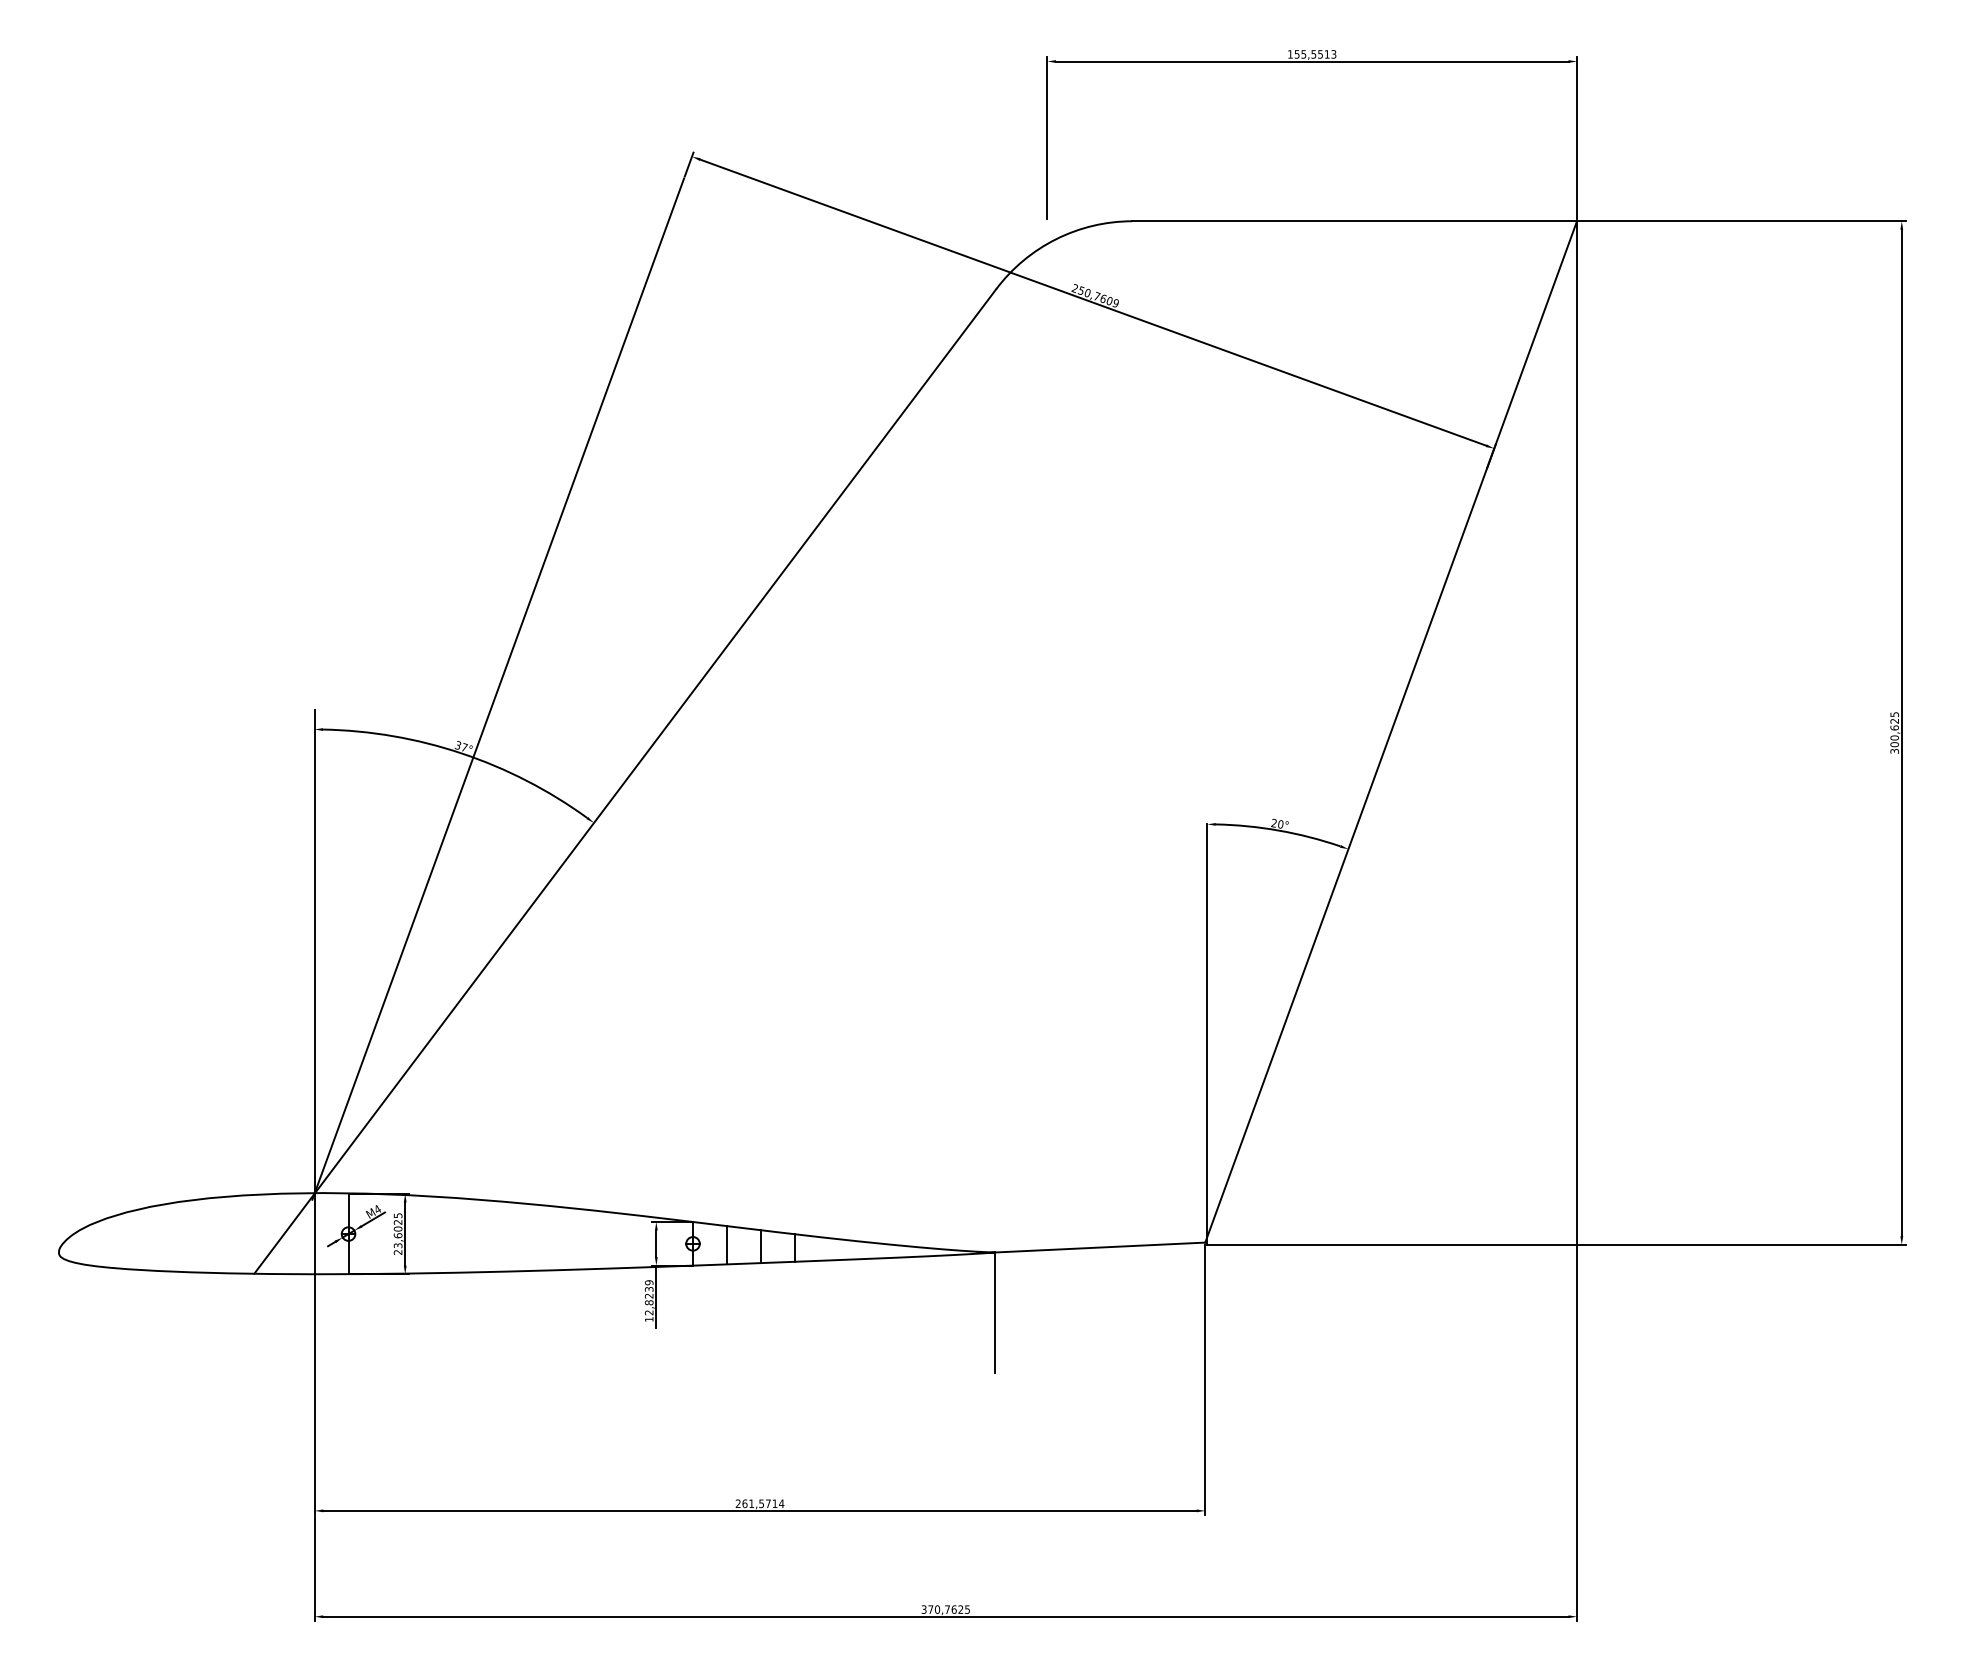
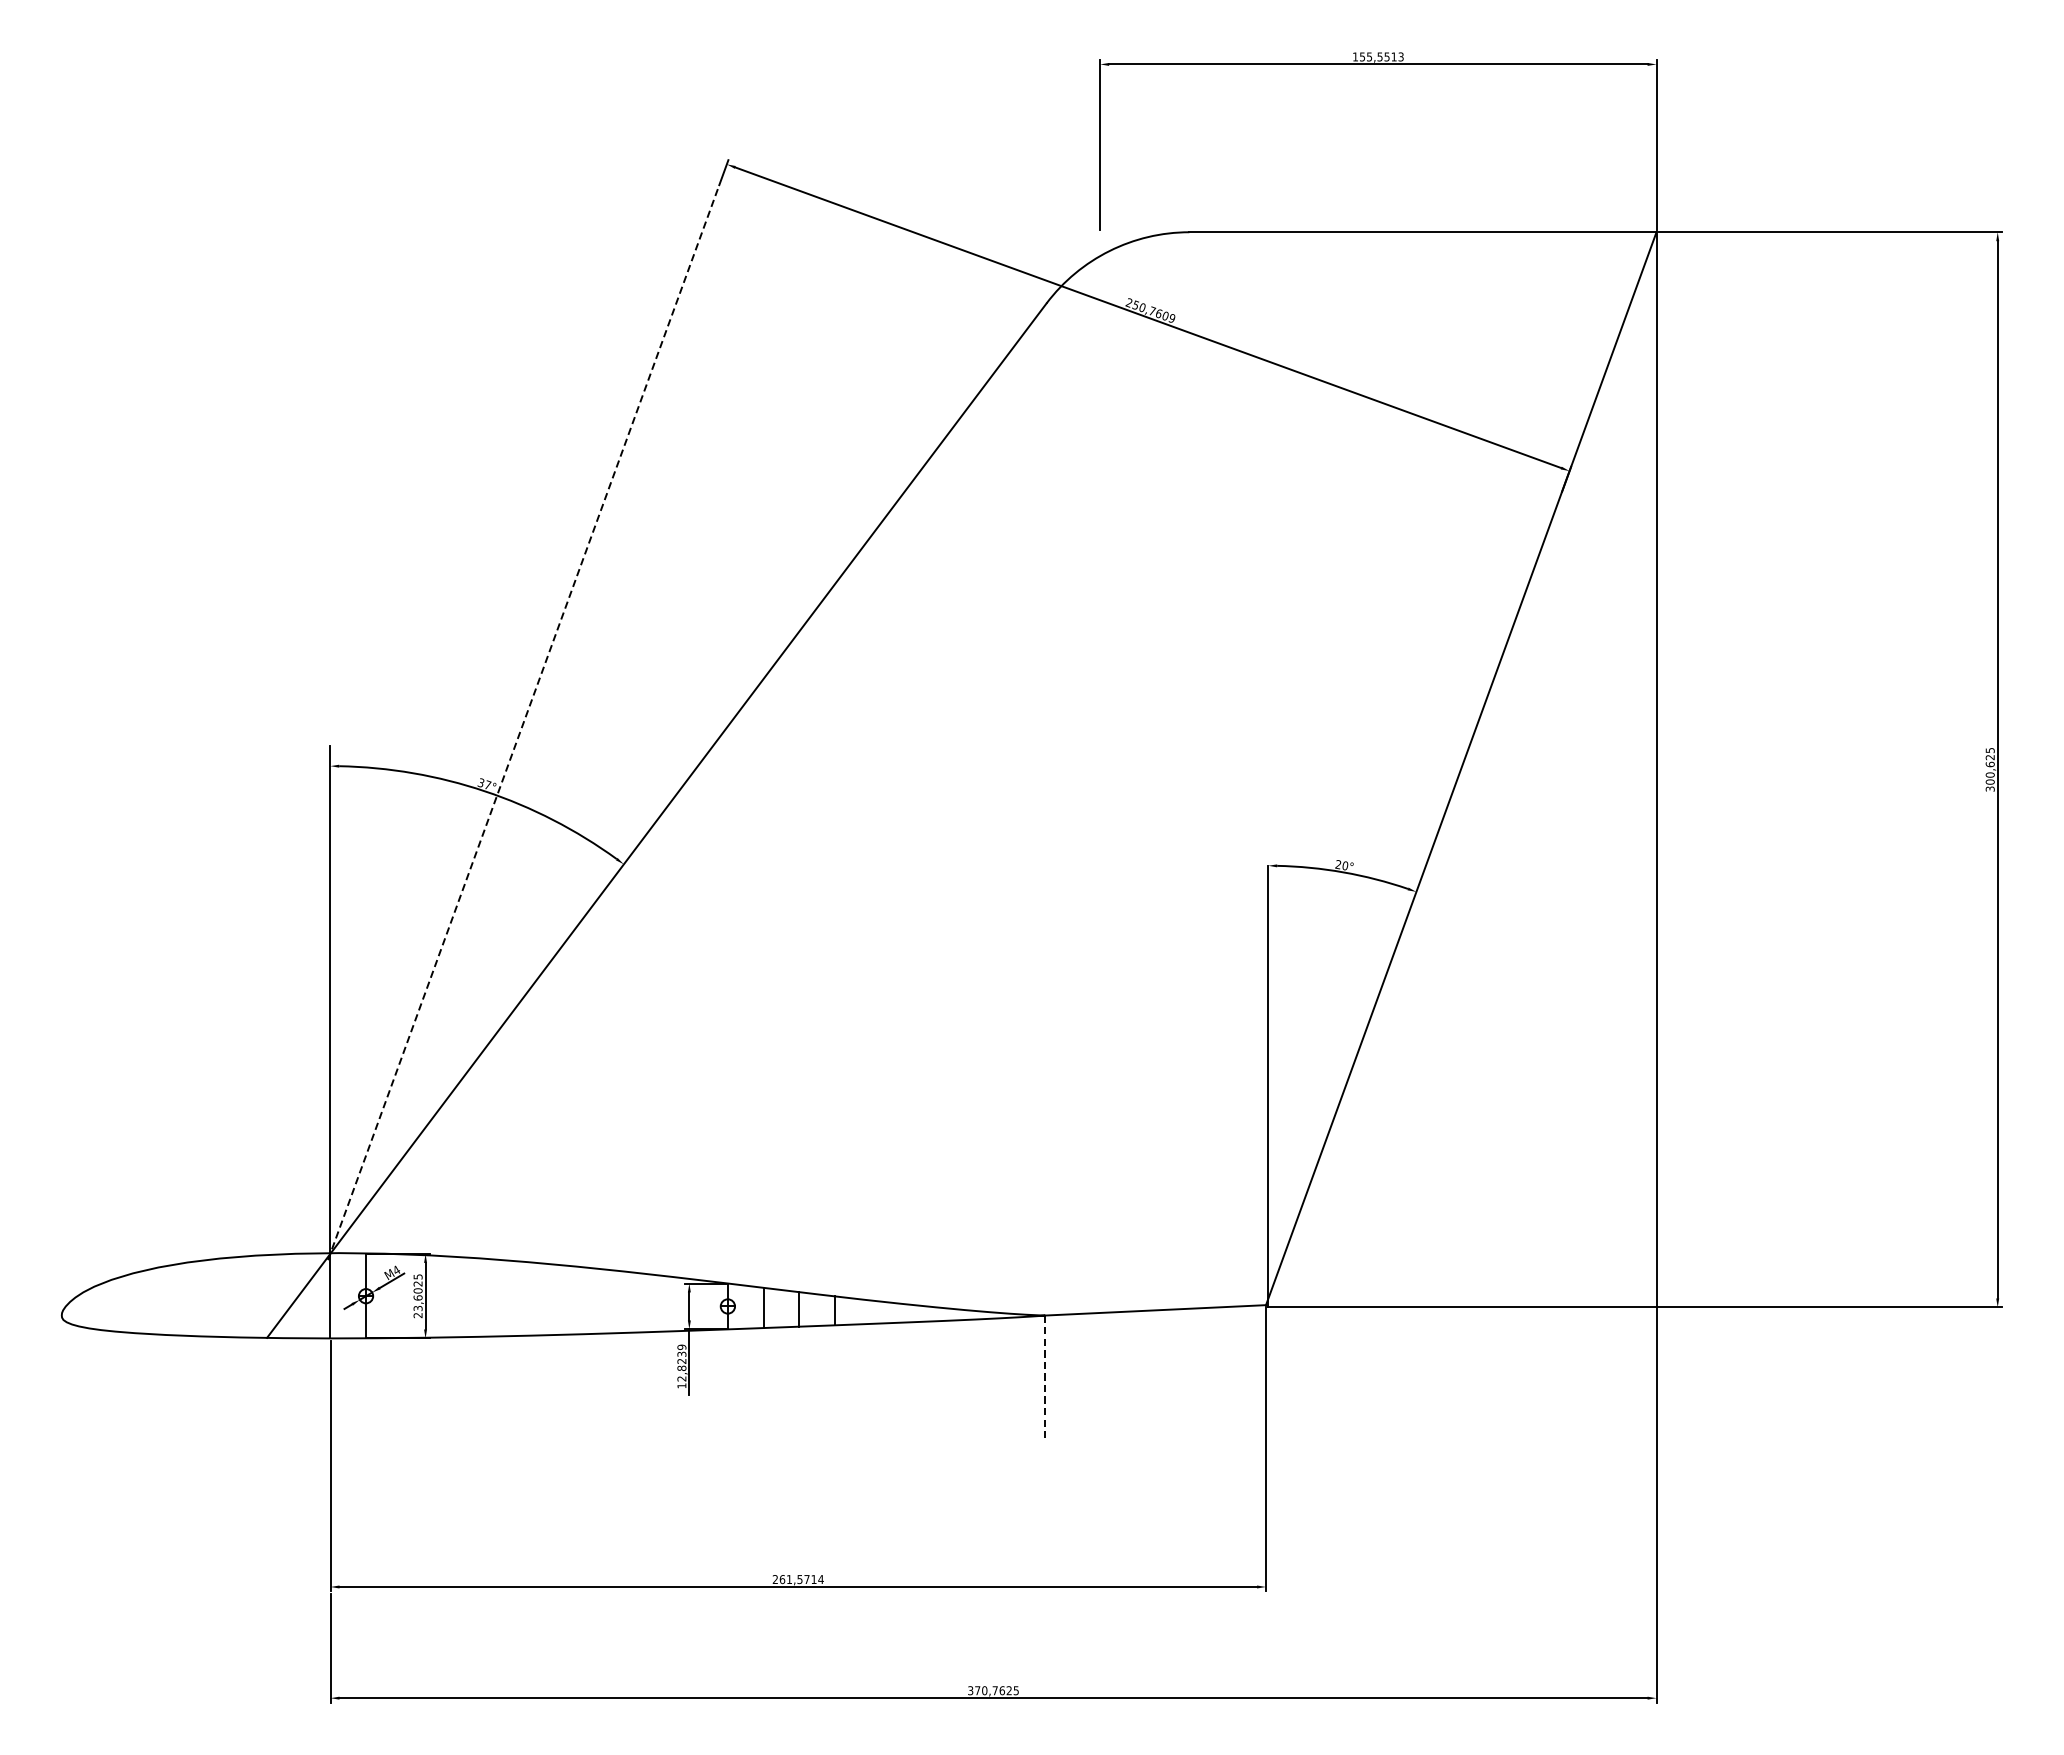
line: (498, 688) -> (523, 723), solid -> dashed
line: (995, 1313) -> (1045, 1379), solid -> dashed

